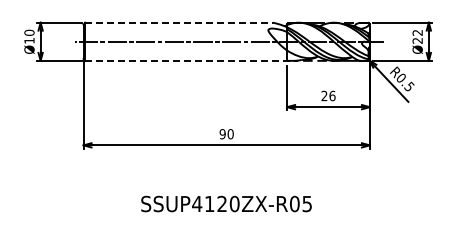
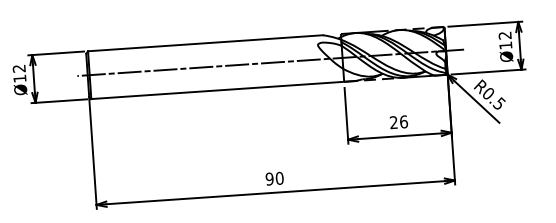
line: (178, 22) -> (204, 43), dashed -> solid
text: (29, 32) -> (19, 68), Ø10 -> Ø12
text: (417, 40) -> (505, 45), Ø22 -> Ø12
line: (190, 60) -> (223, 89), dashed -> solid

